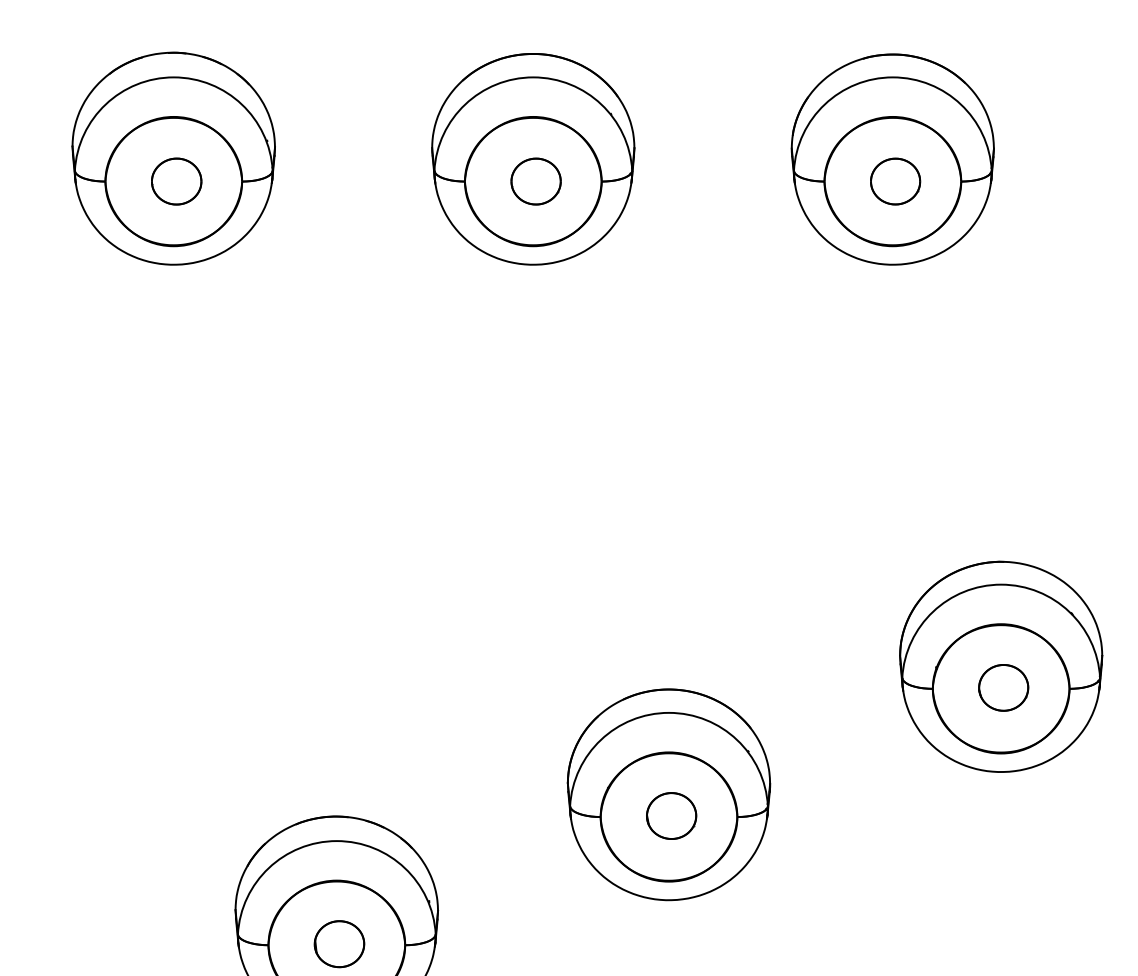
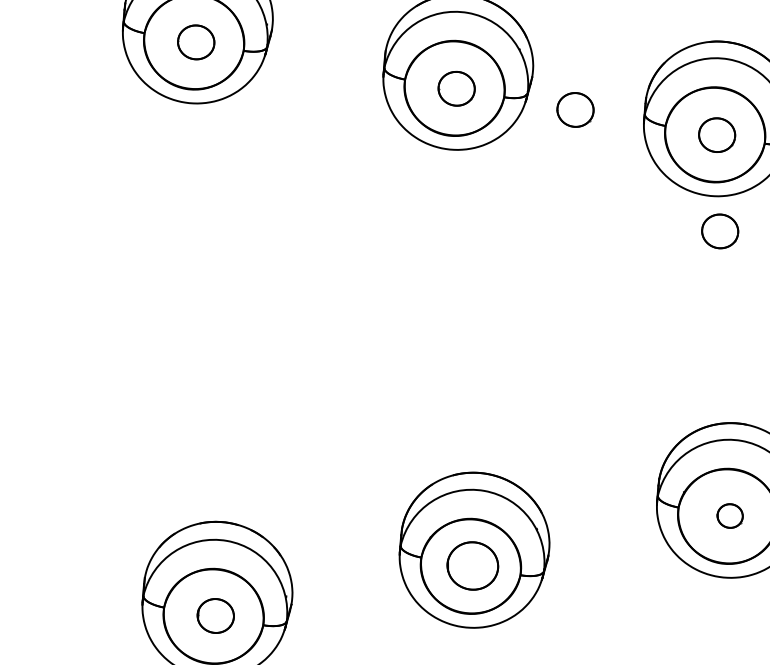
part: (699, 181) -> (575, 109), added
part: (922, 309) -> (720, 231), added
part: (1003, 687) -> (730, 515), size x0.7
part: (671, 815) -> (472, 565), size x1.4

